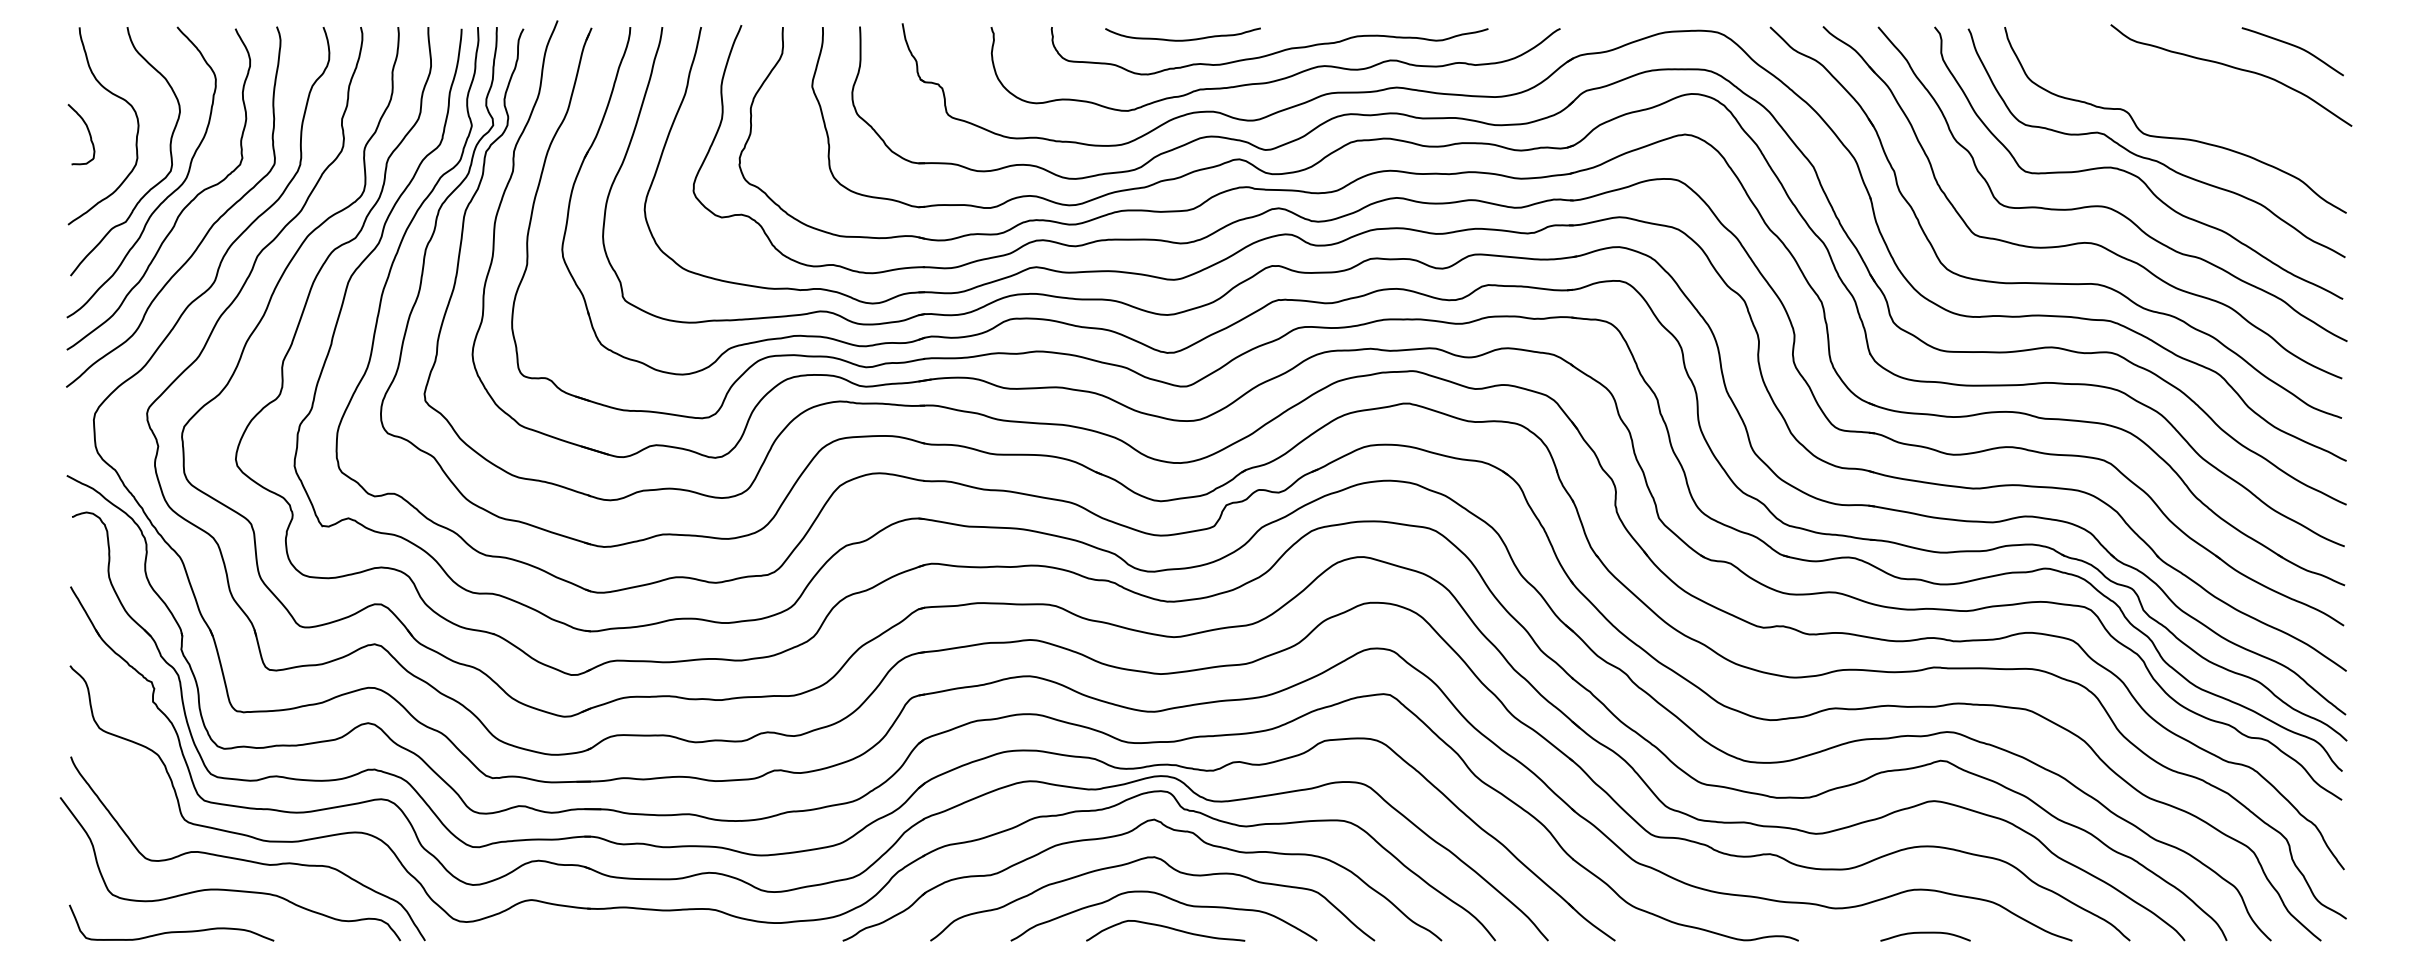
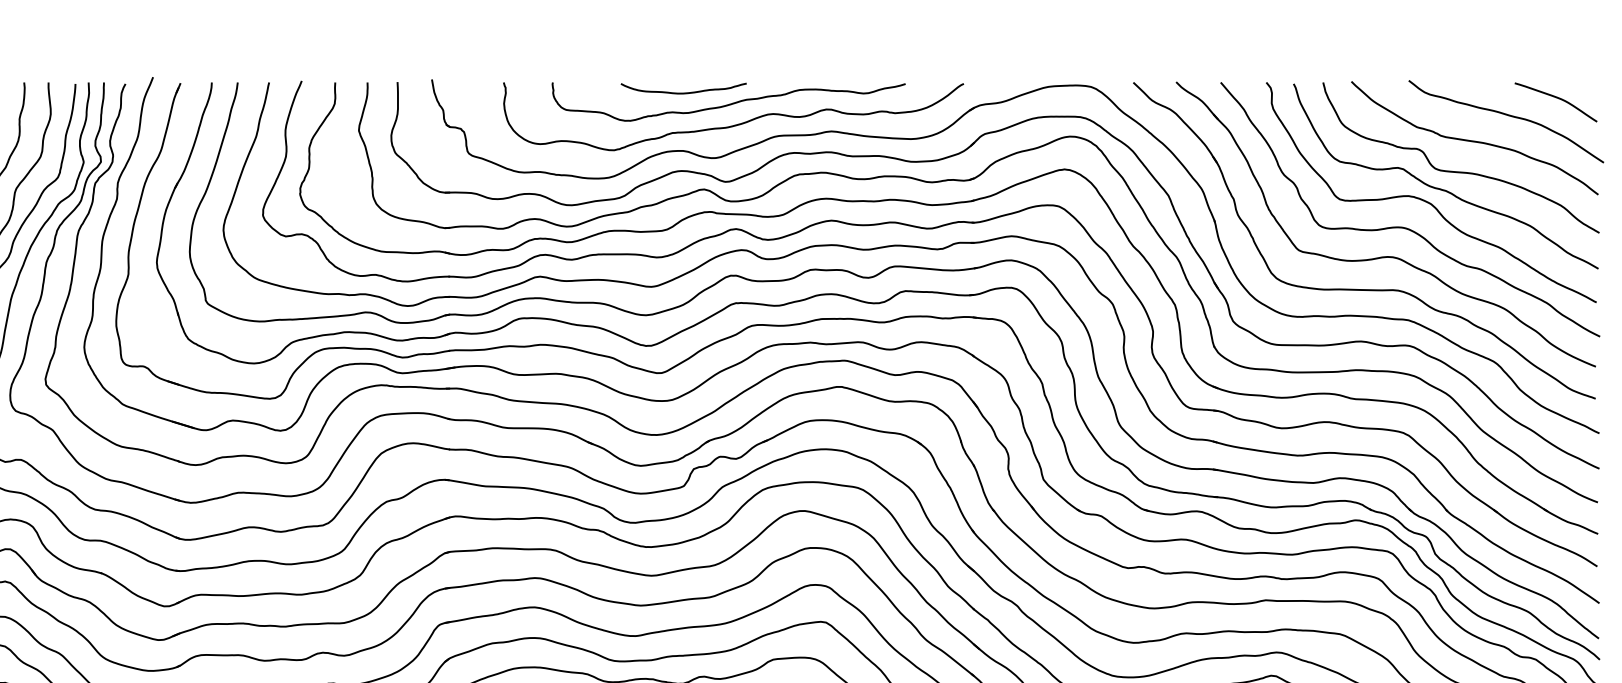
curve: (1182, 39) -> (683, 92), moved
curve: (2192, 99) -> (1474, 141), added

